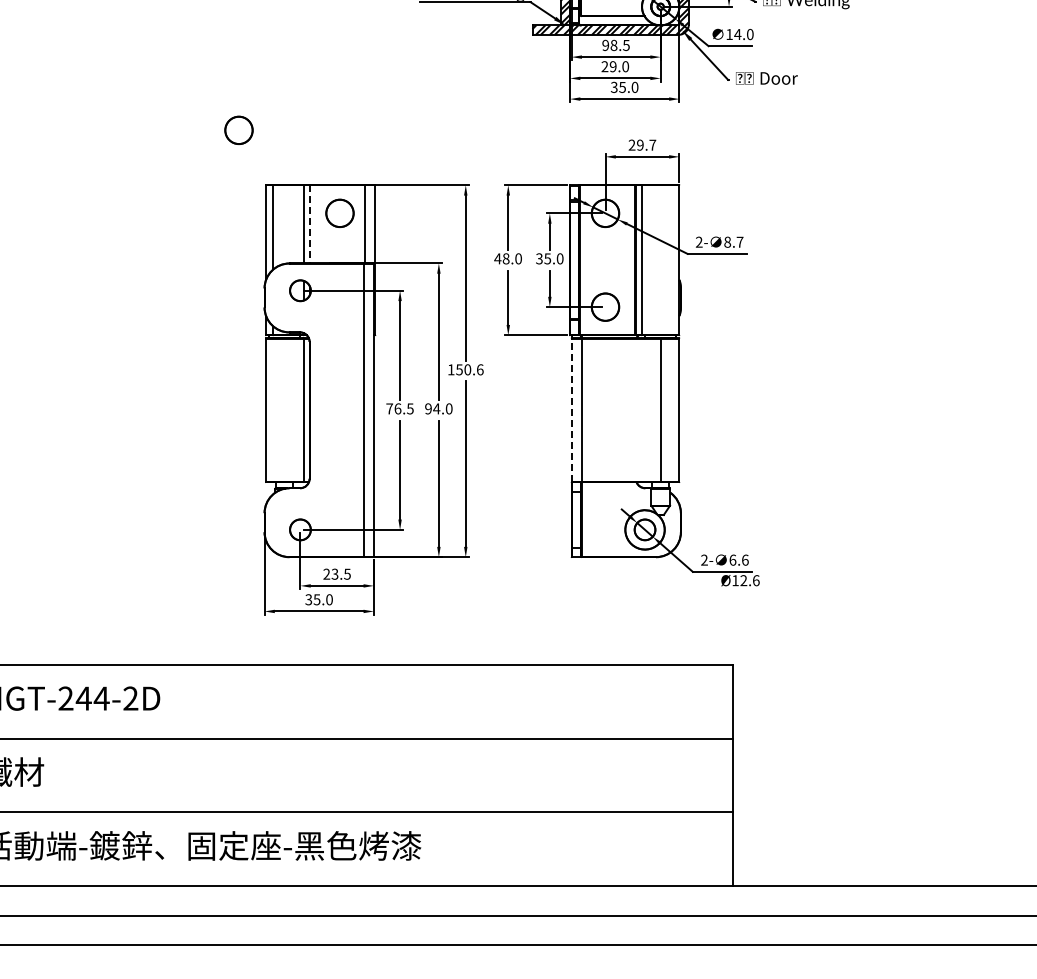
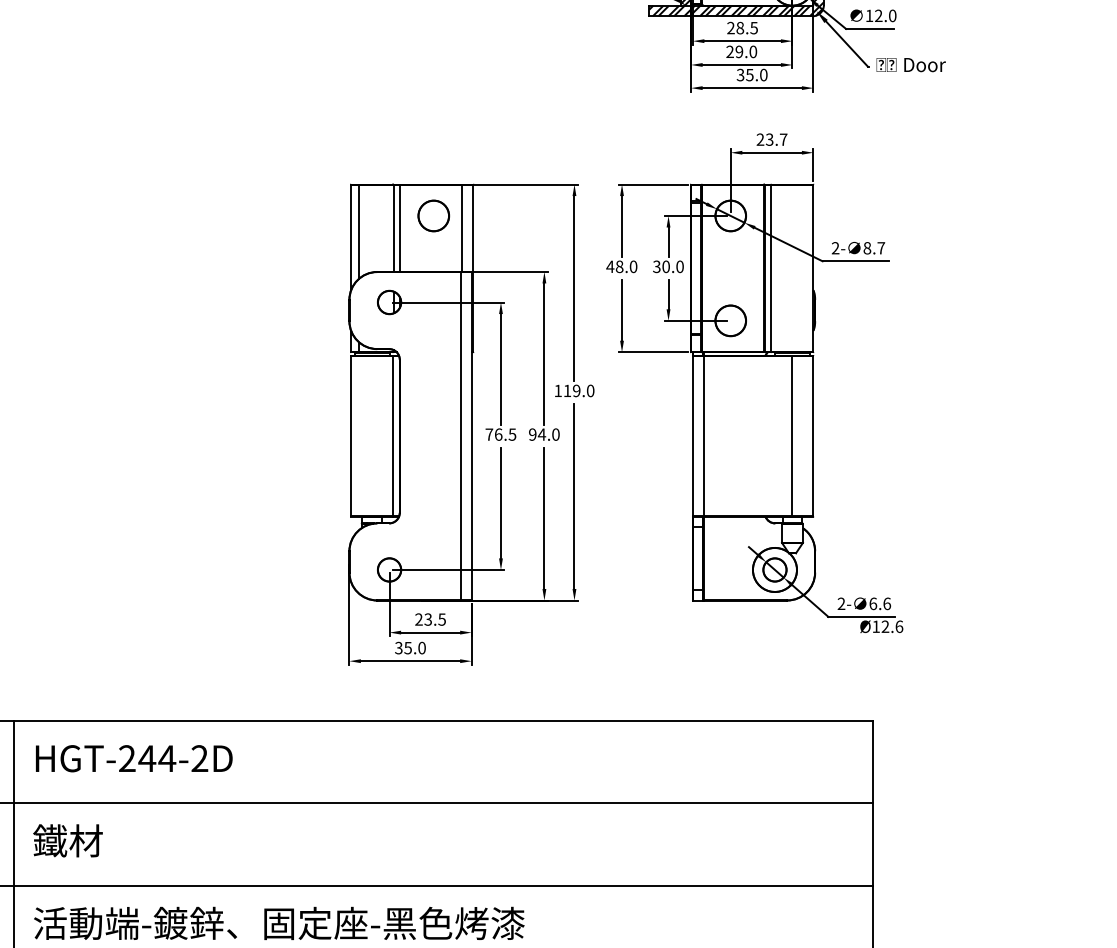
text: (737, 33) -> (878, 14), 14.0 -> 12.0
text: (605, 45) -> (730, 28), 98.5 -> 28.5
circle: (238, 129) -> (320, 122), removed
text: (640, 144) -> (769, 138), 29.7 -> 23.7
line: (310, 224) -> (400, 228), dashed -> solid
text: (547, 258) -> (665, 266), 35.0 -> 30.0
text: (469, 369) -> (578, 390), 150.6 -> 119.0
line: (571, 410) -> (692, 436), dashed -> solid

